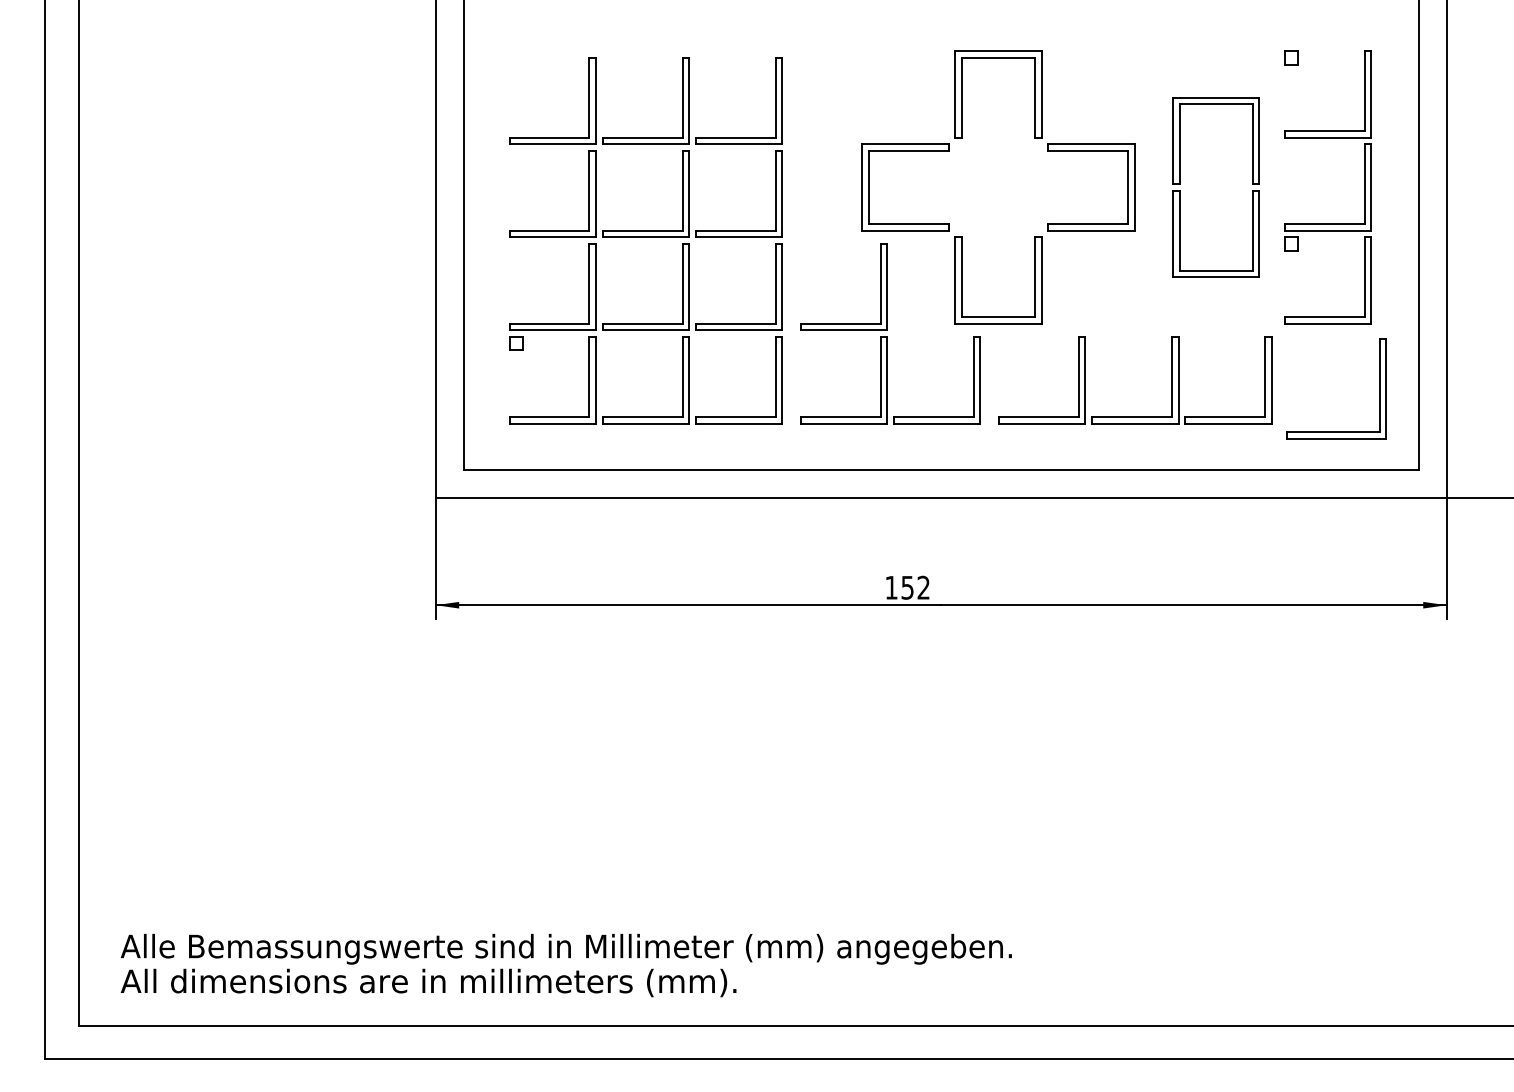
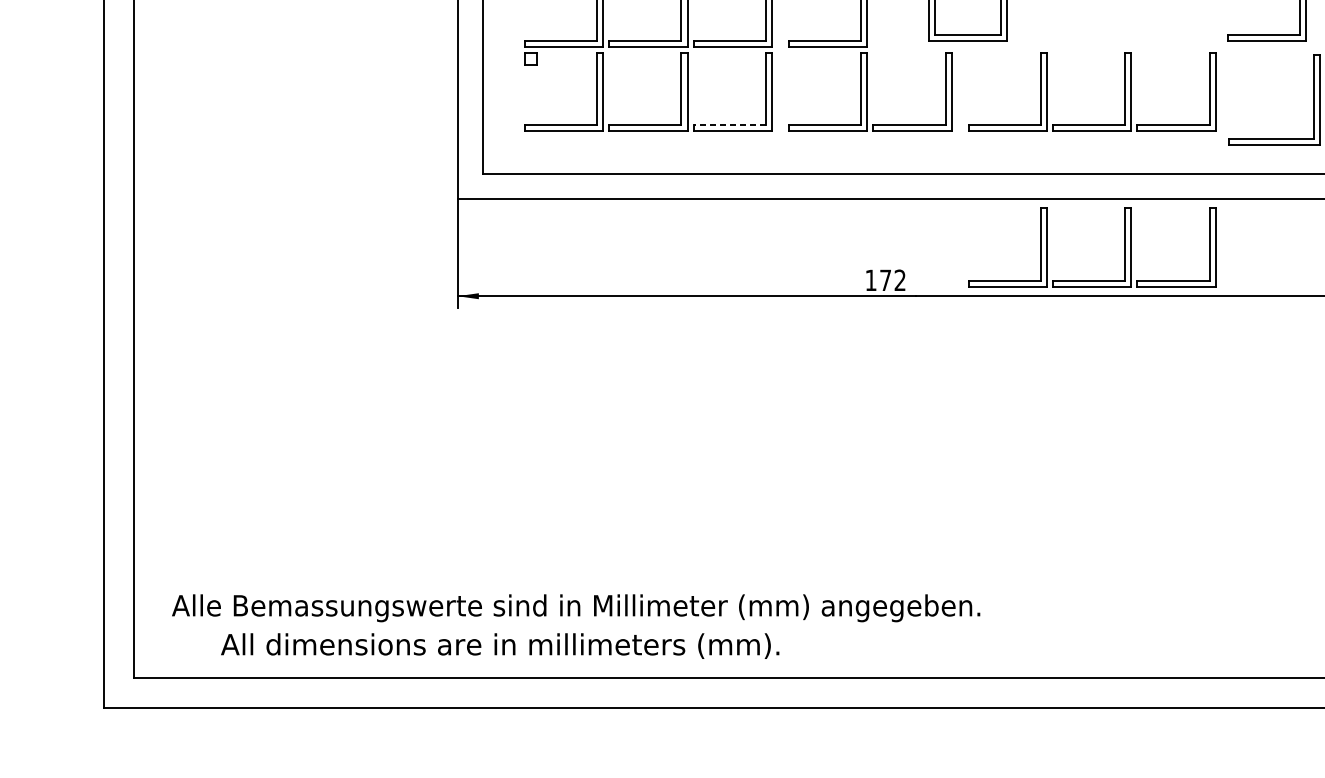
line: (735, 416) -> (729, 125), solid -> dashed
part: (1171, 551) -> (1124, 247), added
text: (907, 587) -> (885, 280), 152 -> 172
text: (428, 982) -> (500, 645), moved

